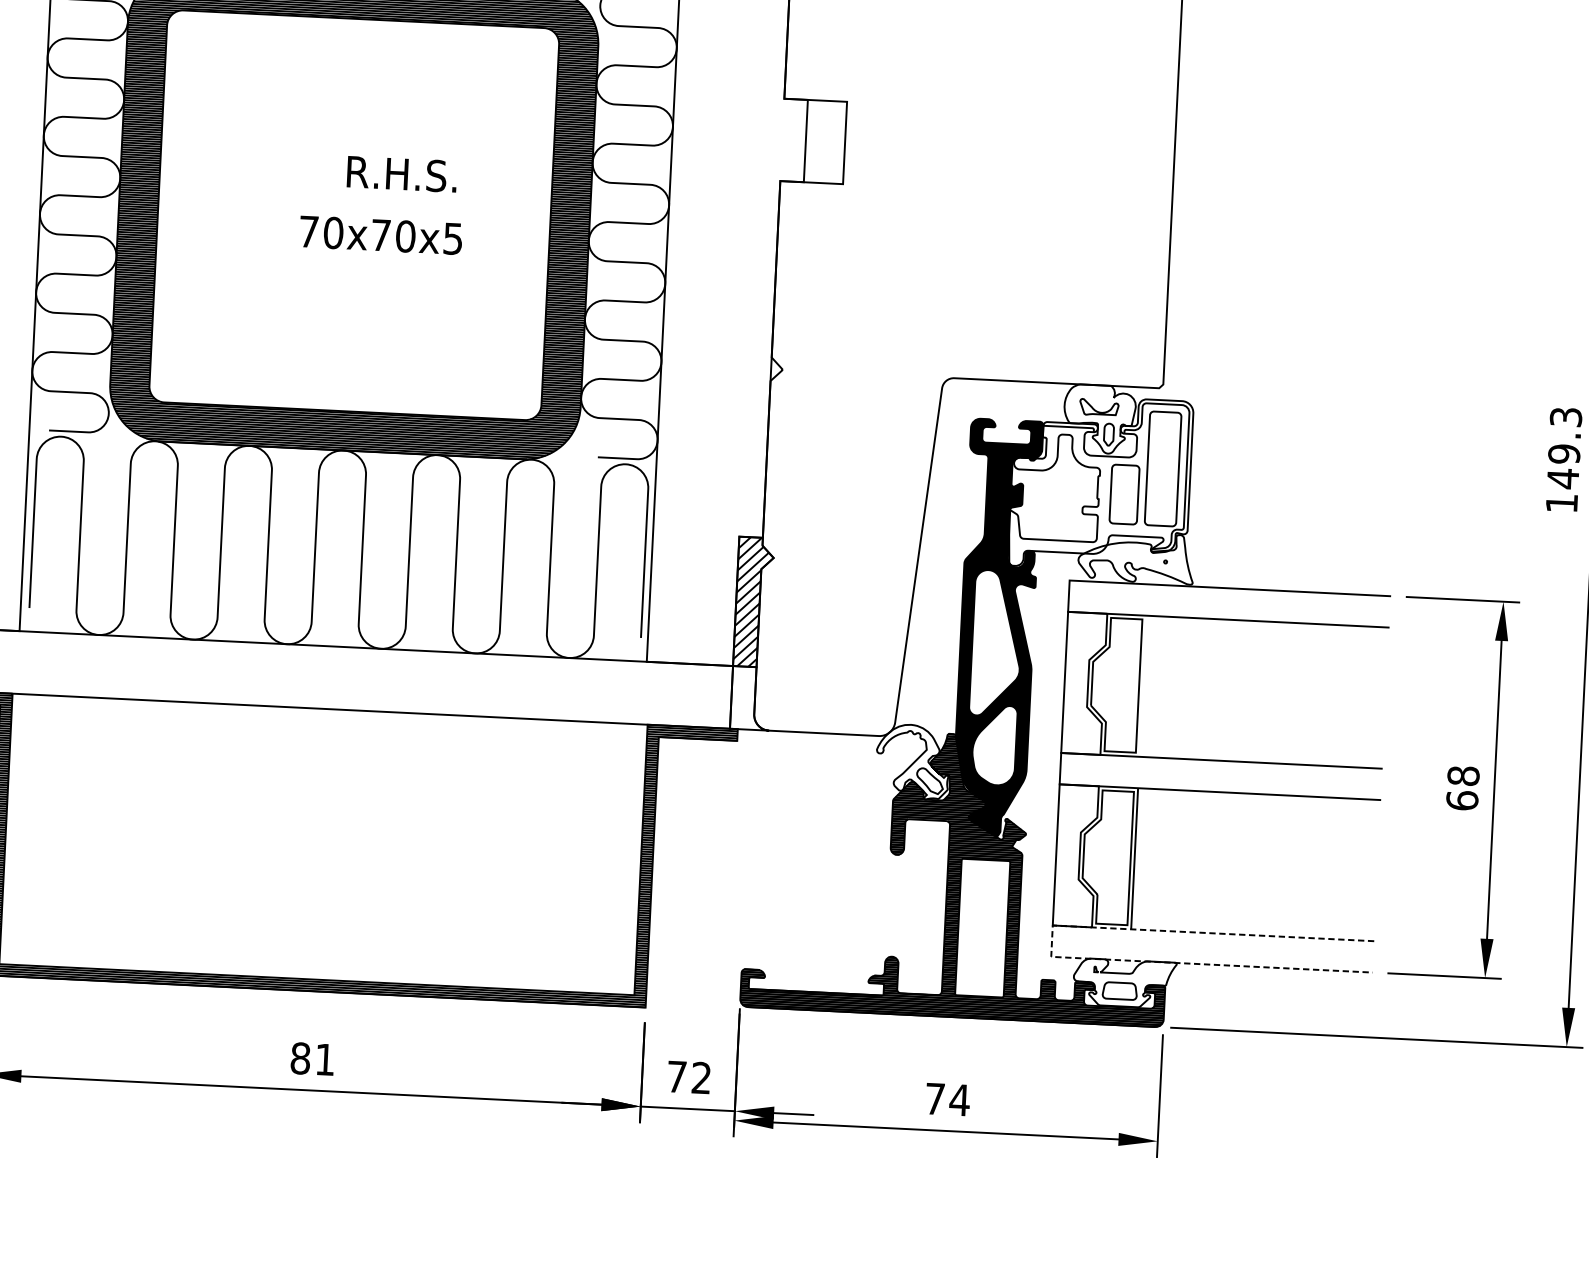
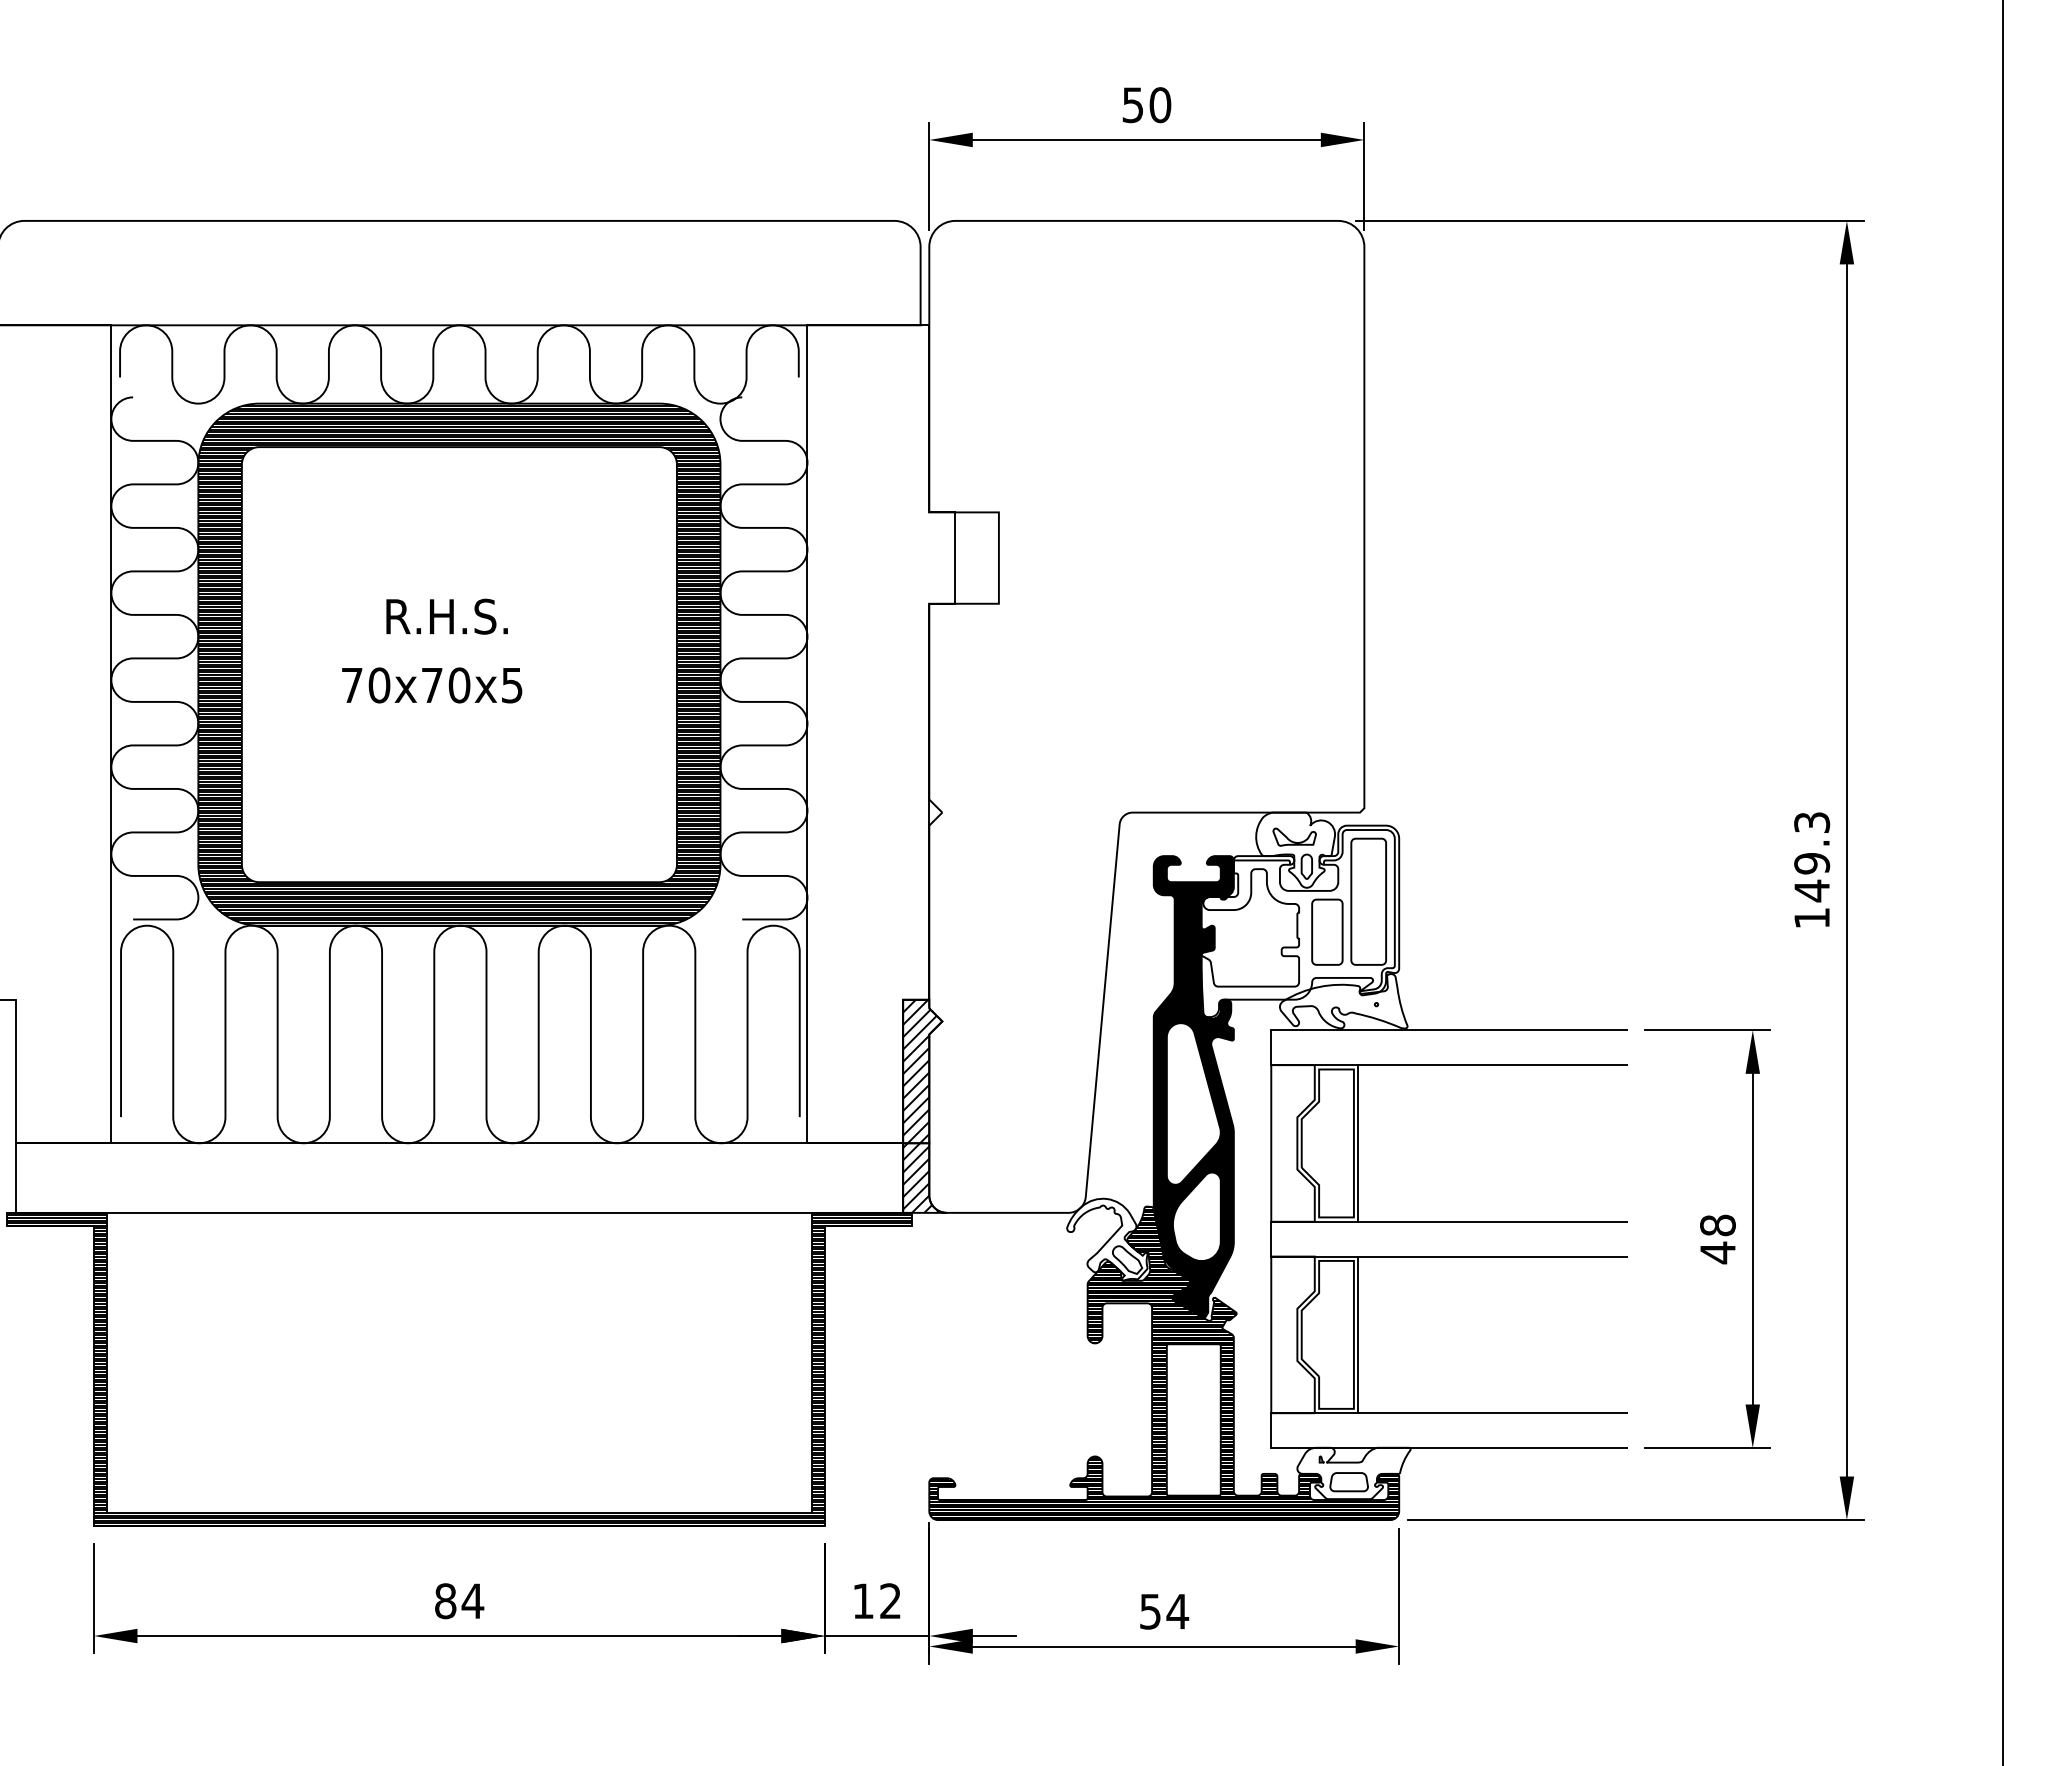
text: (401, 174) -> (446, 616), moved
text: (381, 235) -> (432, 685), moved
line: (1143, 686) -> (1358, 1143), added
hatch: (747, 697) -> (920, 1177), added
text: (1461, 800) -> (1717, 1252), 68 -> 48
line: (1052, 941) -> (1271, 1431), dashed -> solid
text: (324, 1059) -> (472, 1600), 81 -> 84
text: (677, 1076) -> (863, 1600), 72 -> 12
text: (935, 1098) -> (1150, 1611), 74 -> 54

